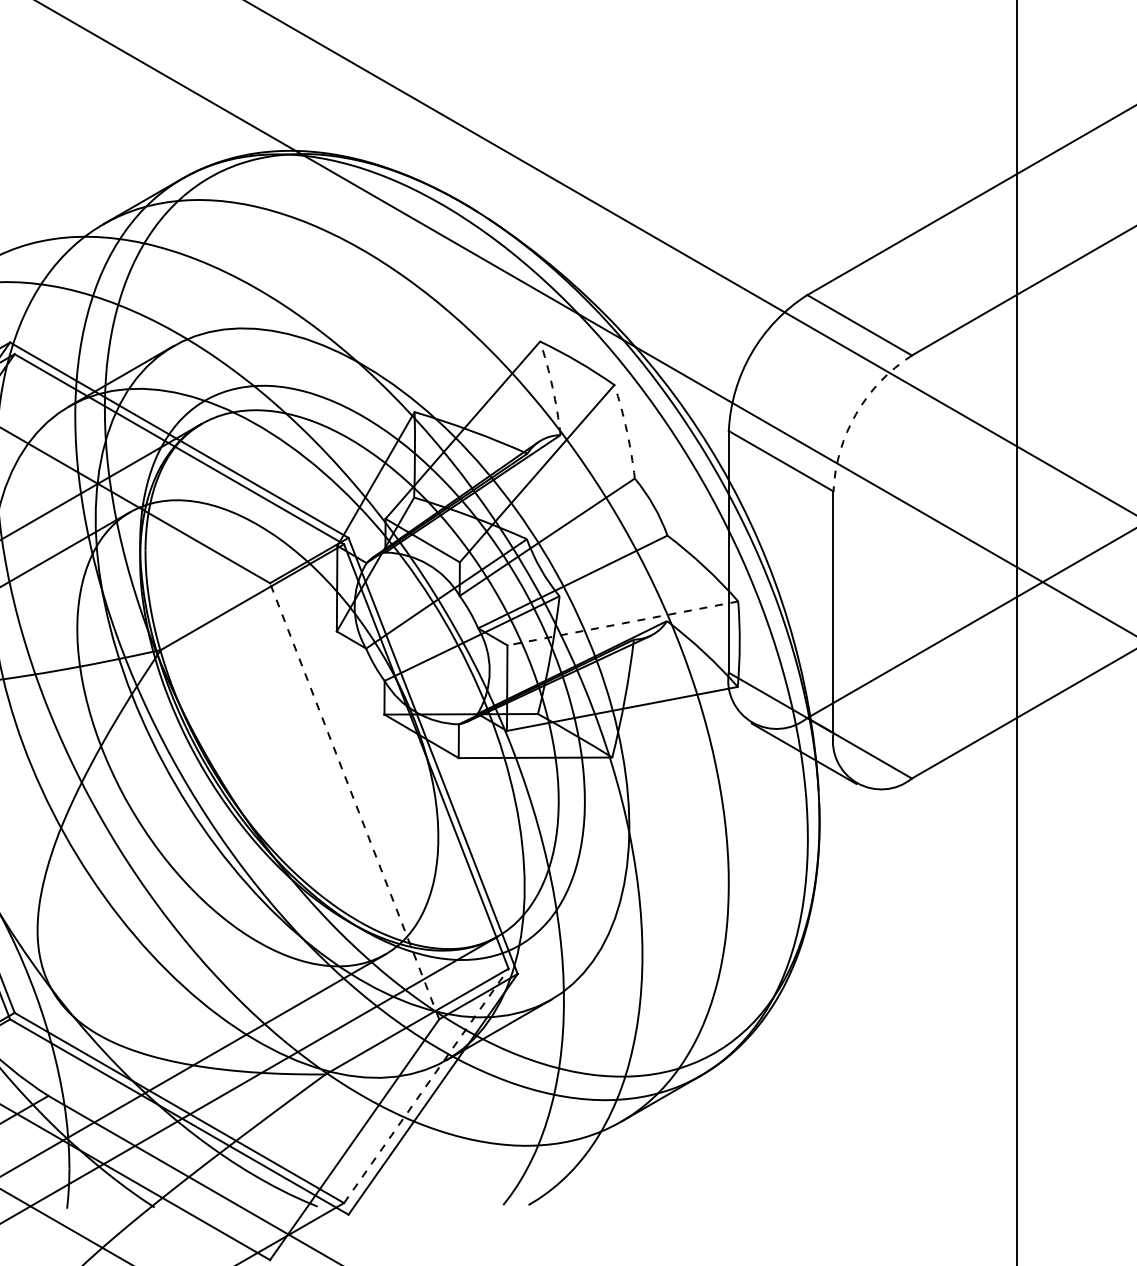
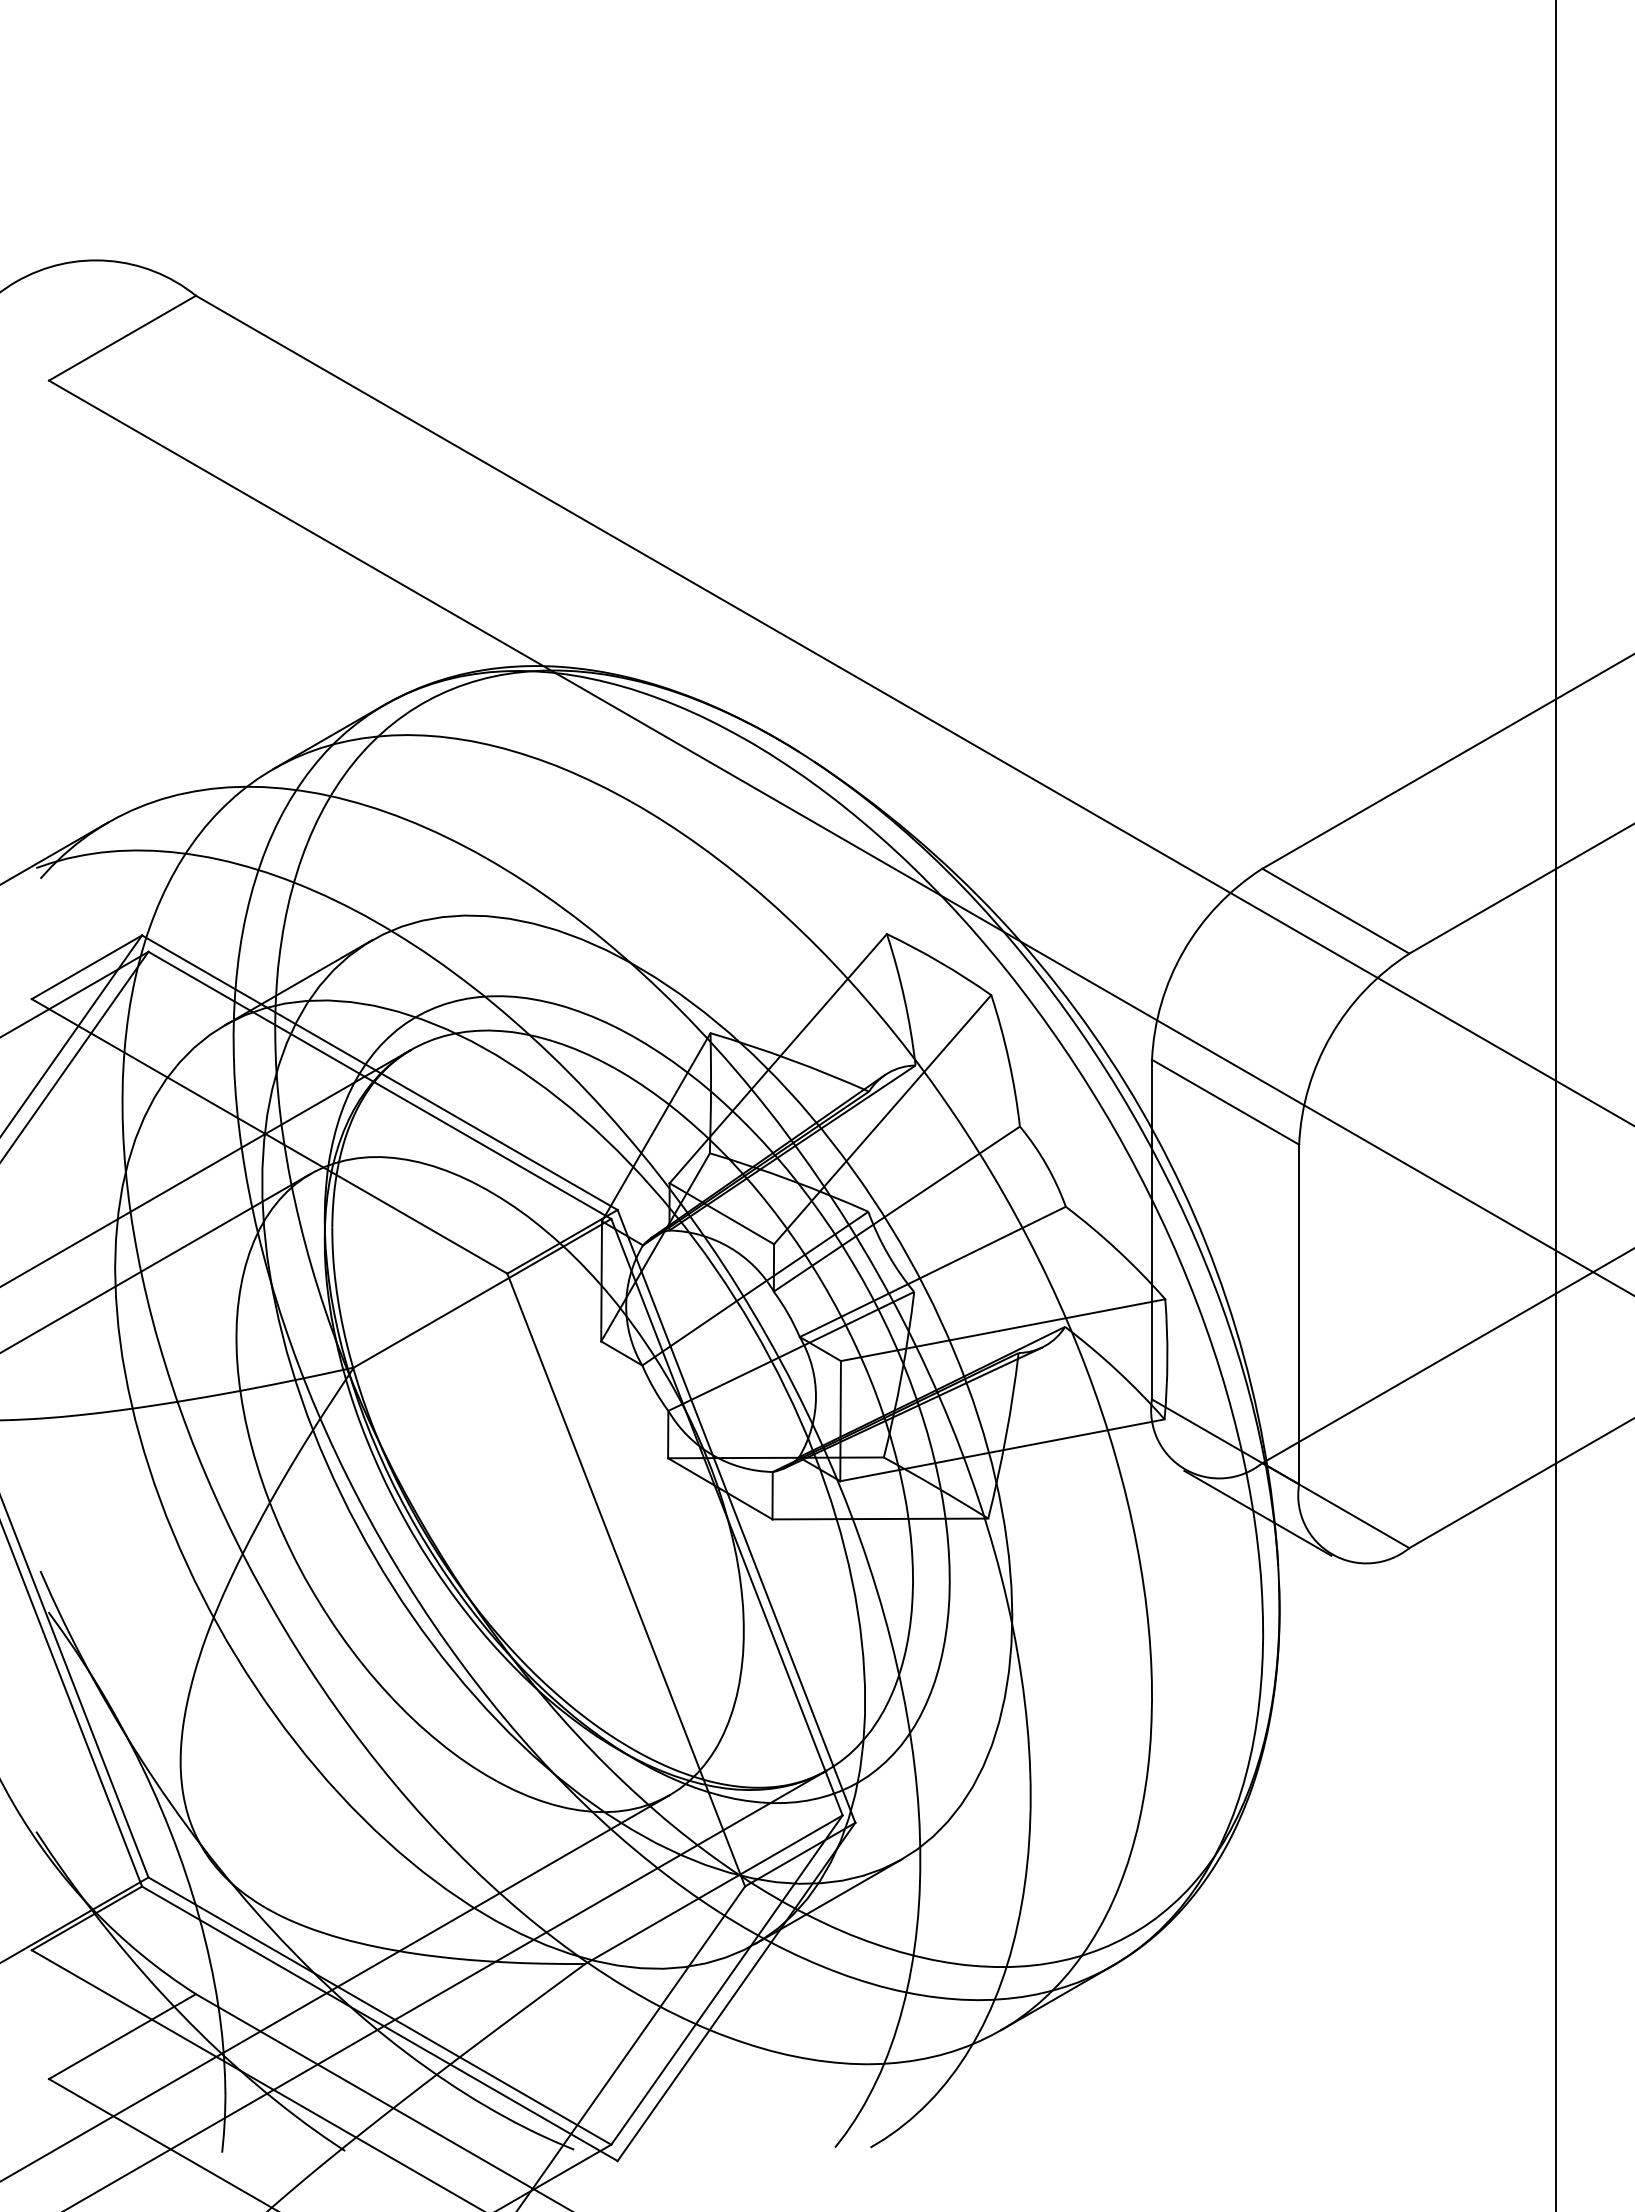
arc: (552, 388) -> (904, 999), dashed -> solid
arc: (856, 413) -> (1331, 1035), dashed -> solid
arc: (626, 431) -> (1008, 1060), dashed -> solid
line: (622, 623) -> (1002, 1330), dashed -> solid
line: (354, 801) -> (626, 1580), dashed -> solid
line: (426, 1085) -> (727, 1979), dashed -> solid

